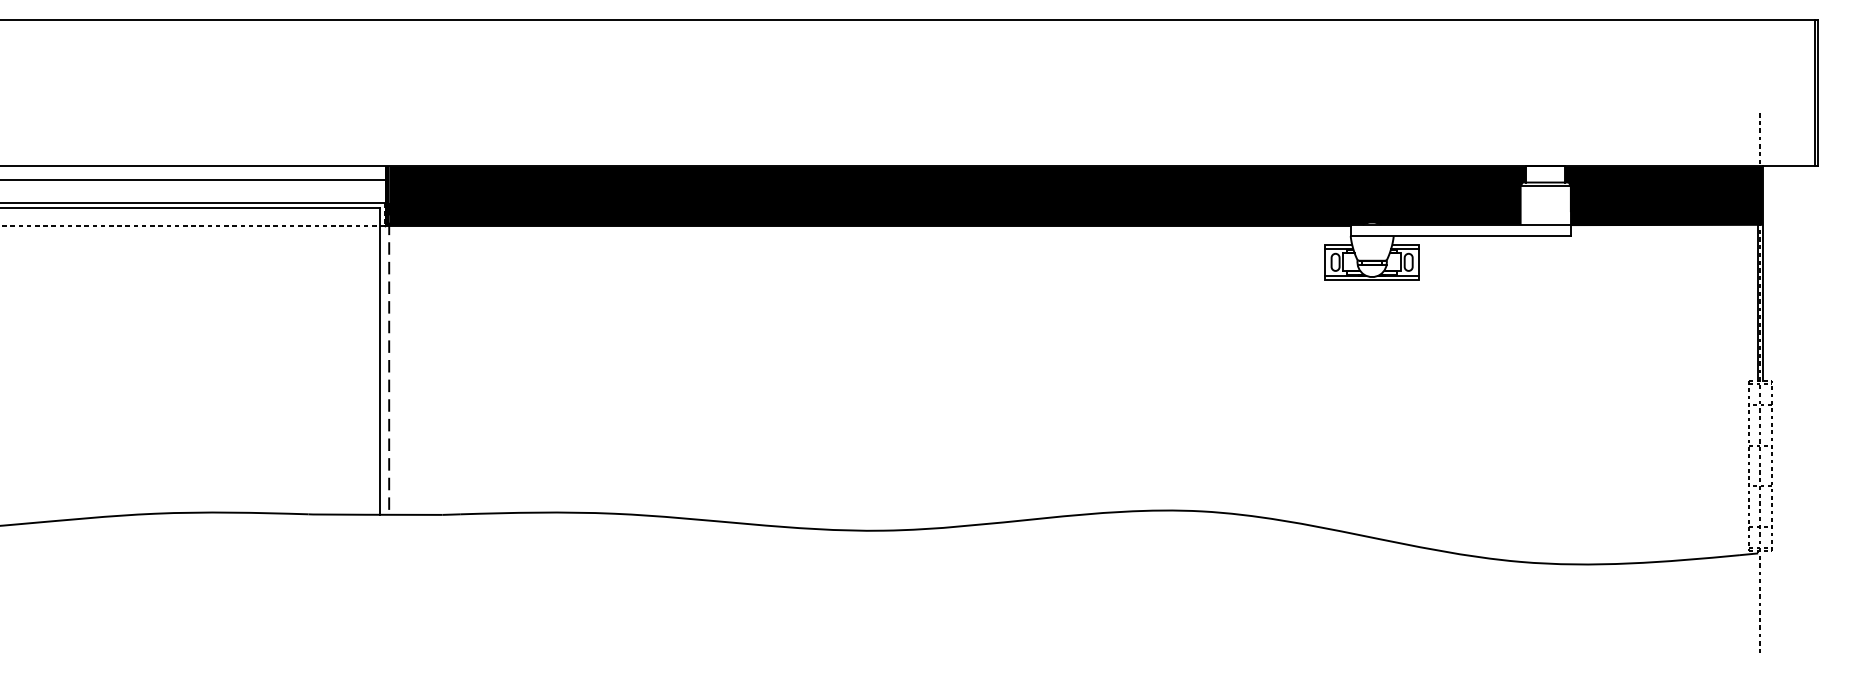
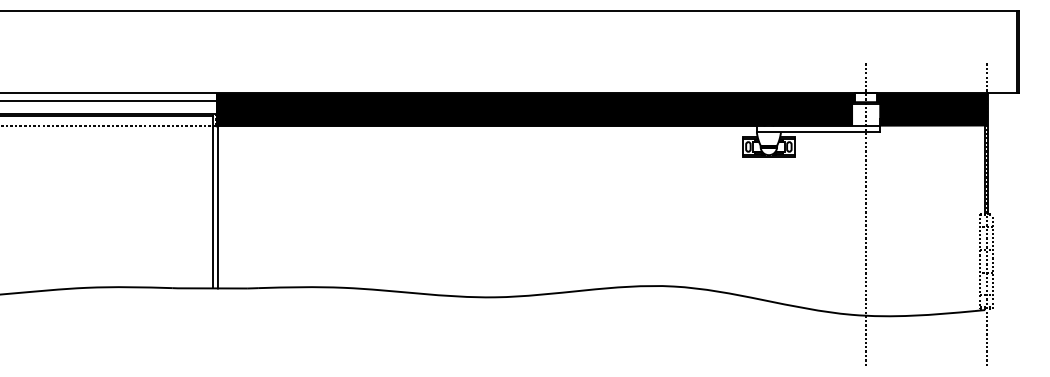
line: (388, 359) -> (217, 201), dashed -> solid
line: (1546, 382) -> (866, 214), added

